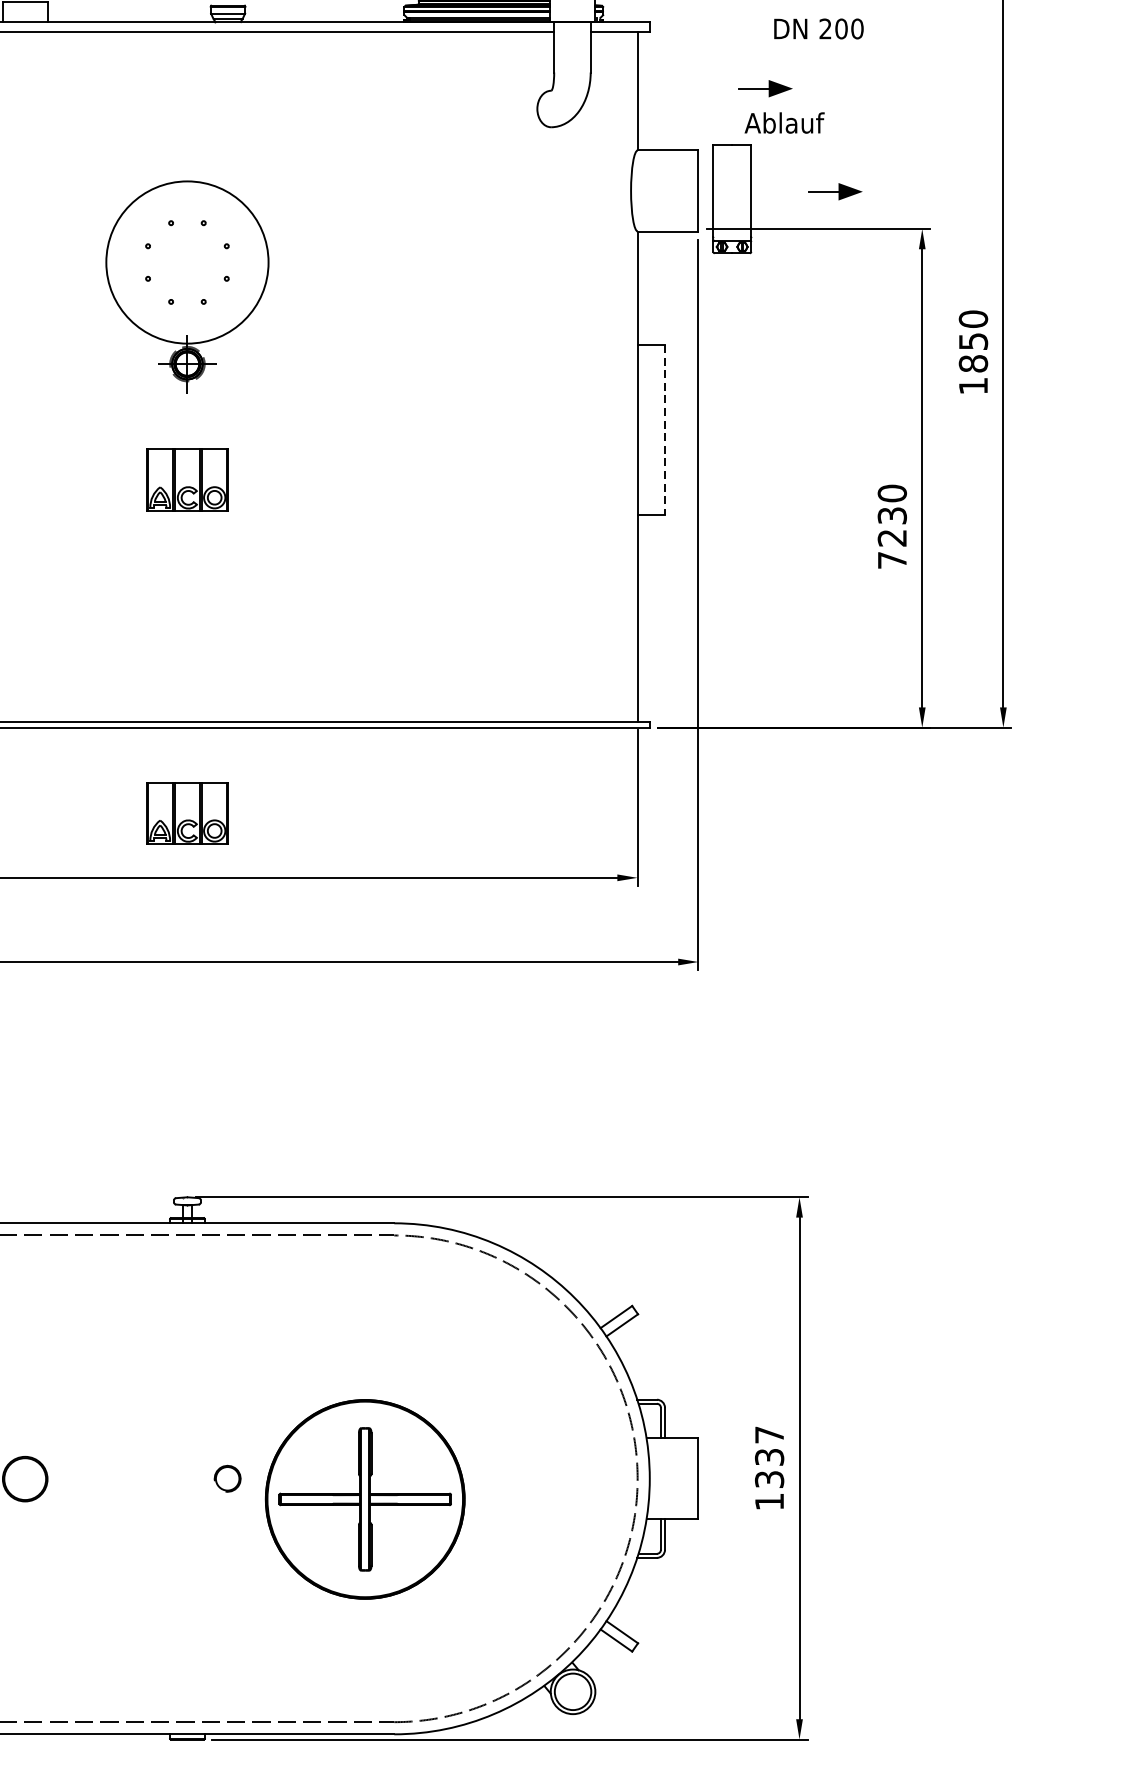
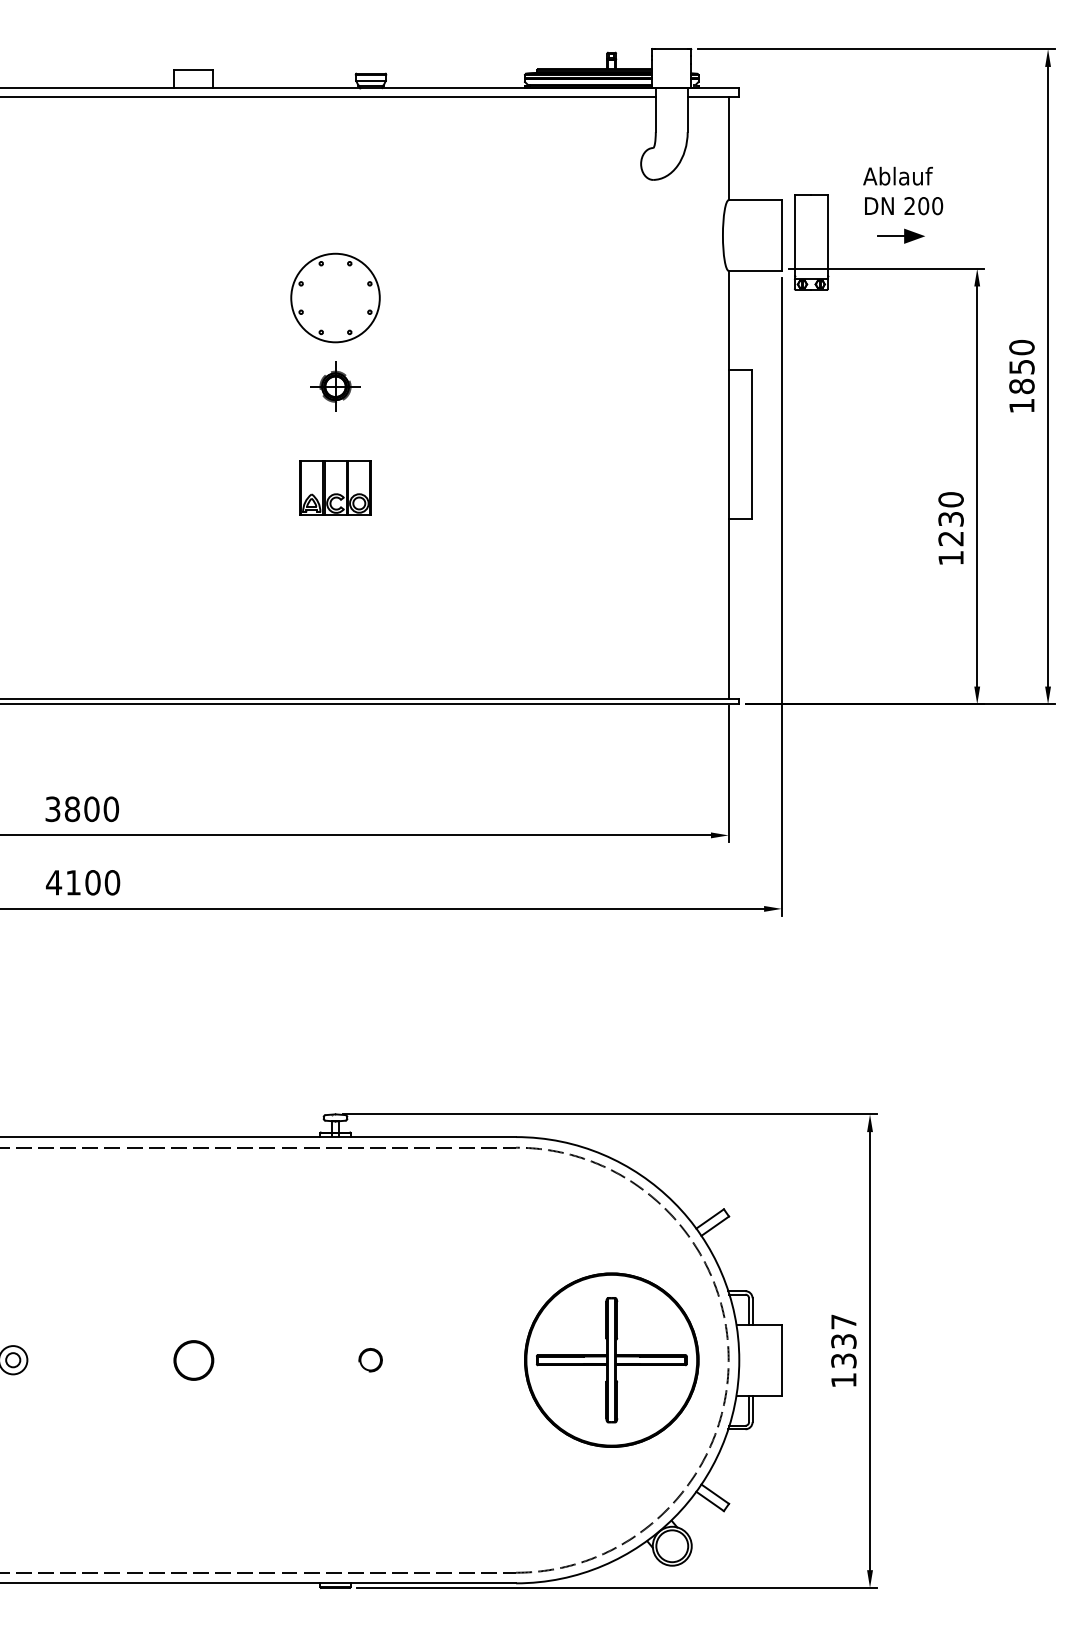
text: (819, 29) -> (904, 206), moved
part: (764, 87) -> (839, 145), removed
text: (784, 122) -> (897, 175), moved
circle: (187, 261) -> (335, 297), size x0.62
line: (664, 431) -> (752, 445), dashed -> solid
text: (891, 560) -> (950, 558), 7230 -> 1230
part: (187, 812) -> (335, 778), removed
part: (364, 1498) -> (611, 1359), moved

